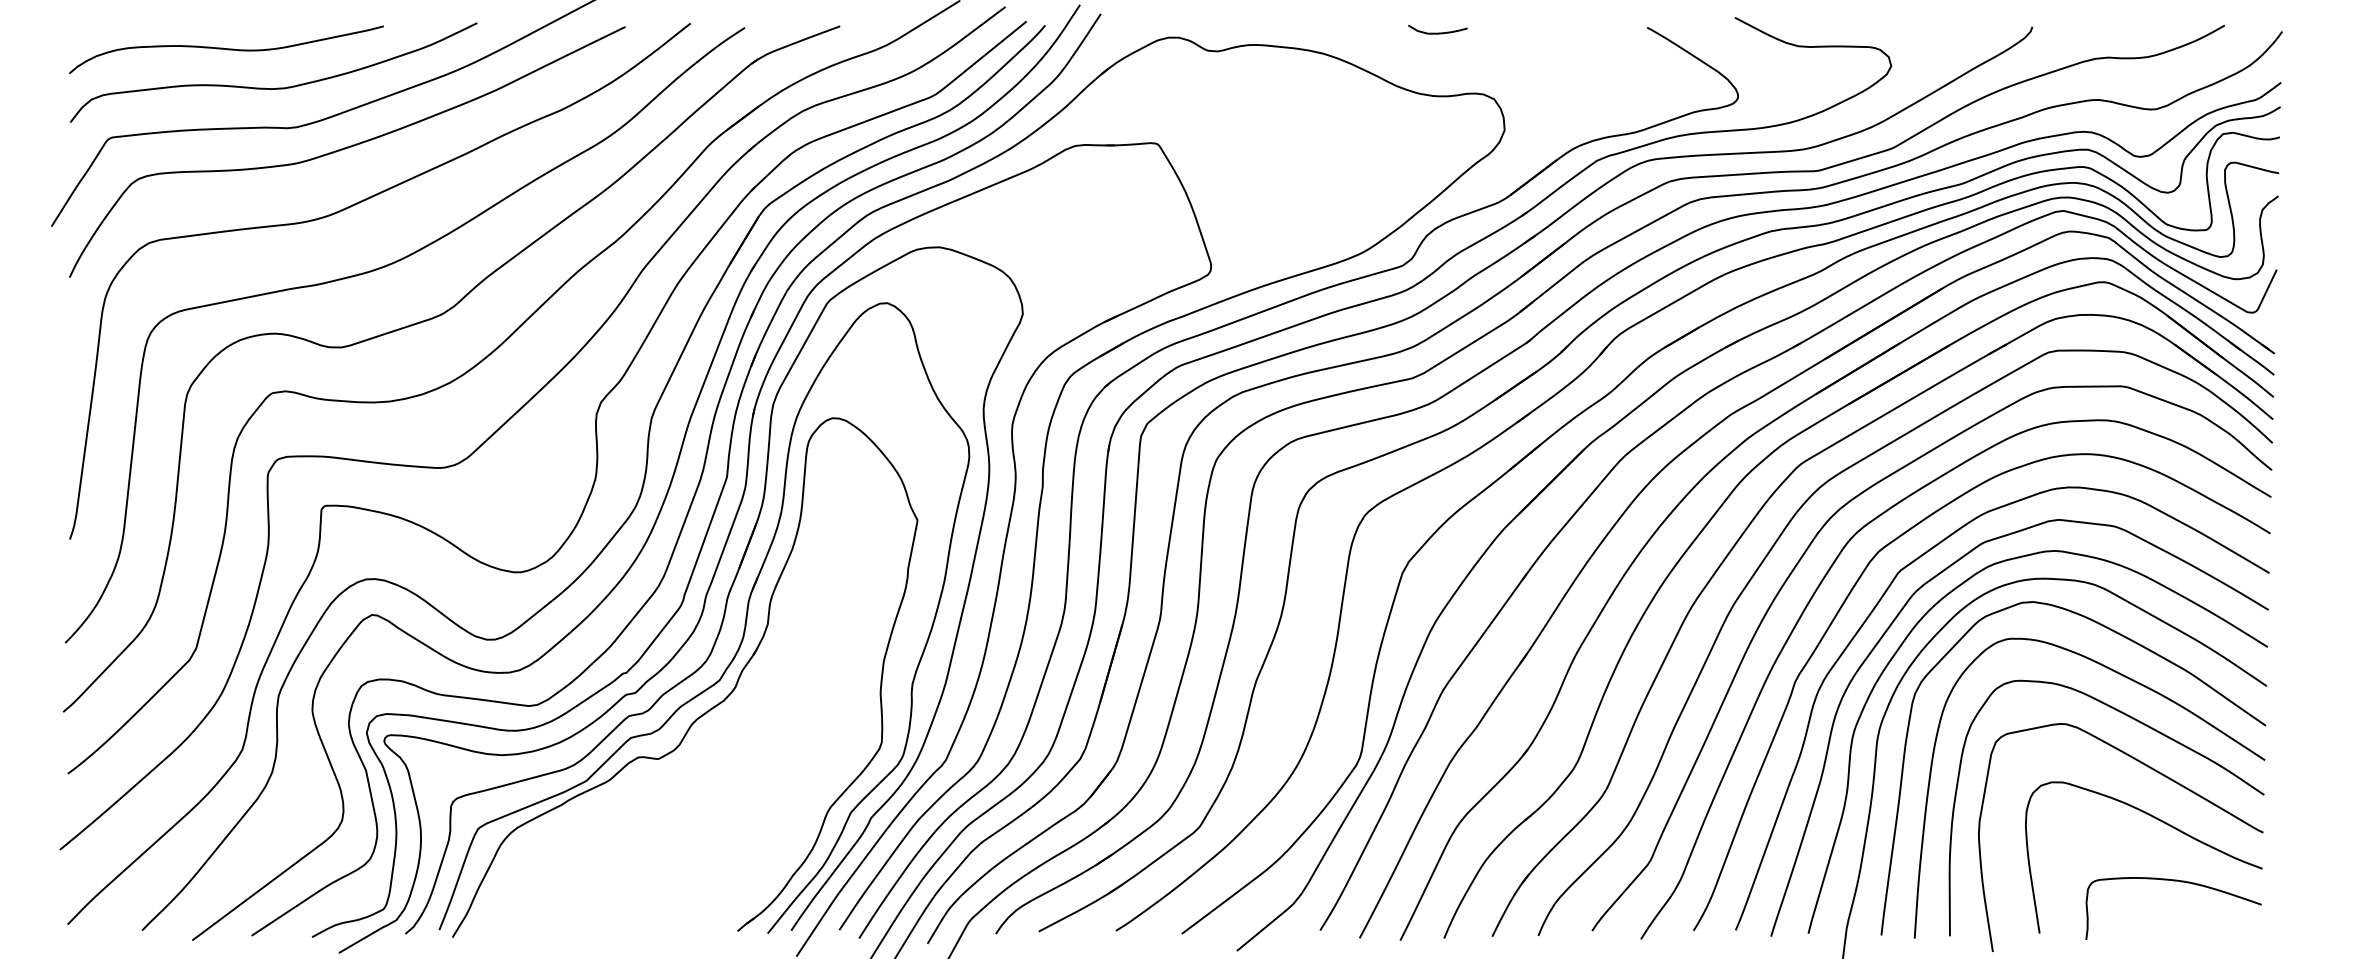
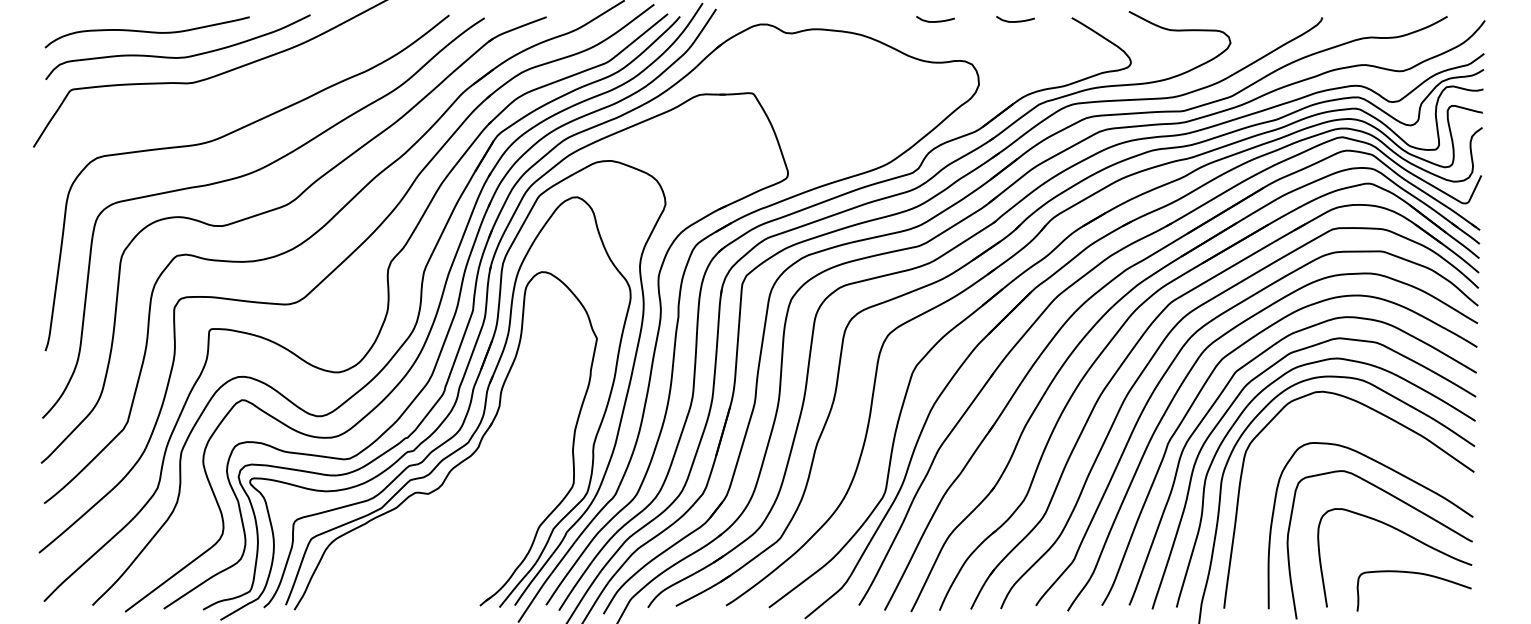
curve: (1560, 33) -> (1015, 21), added
curve: (346, 149) -> (225, 97), removed
curve: (2149, 690) -> (1398, 449), removed

